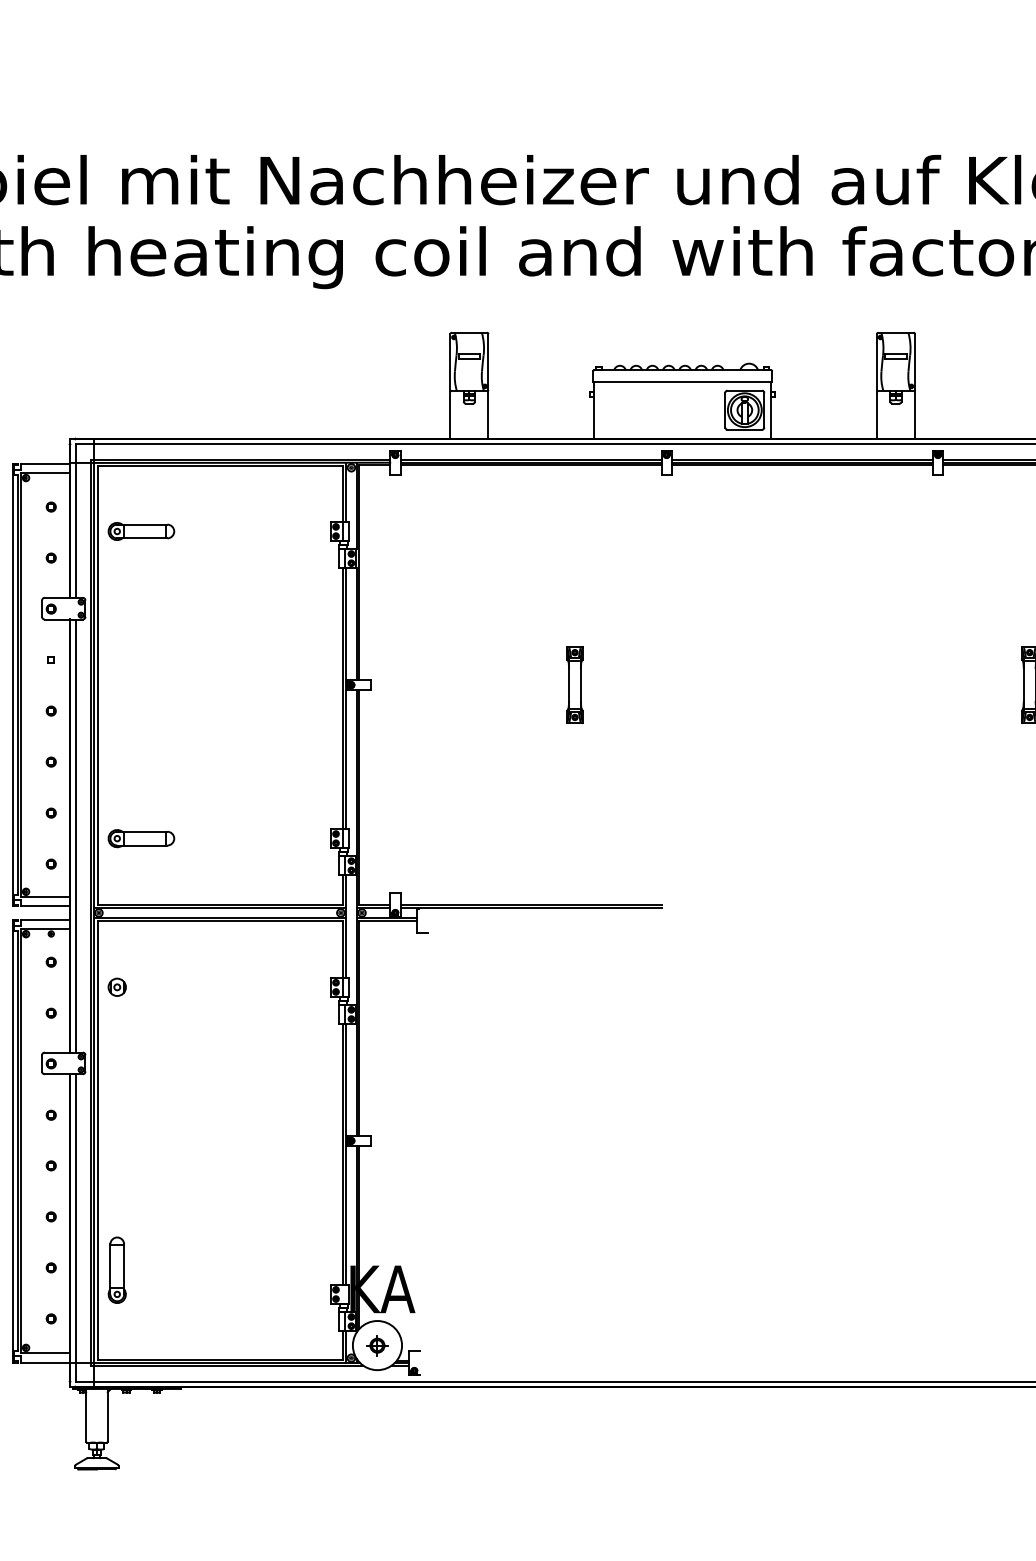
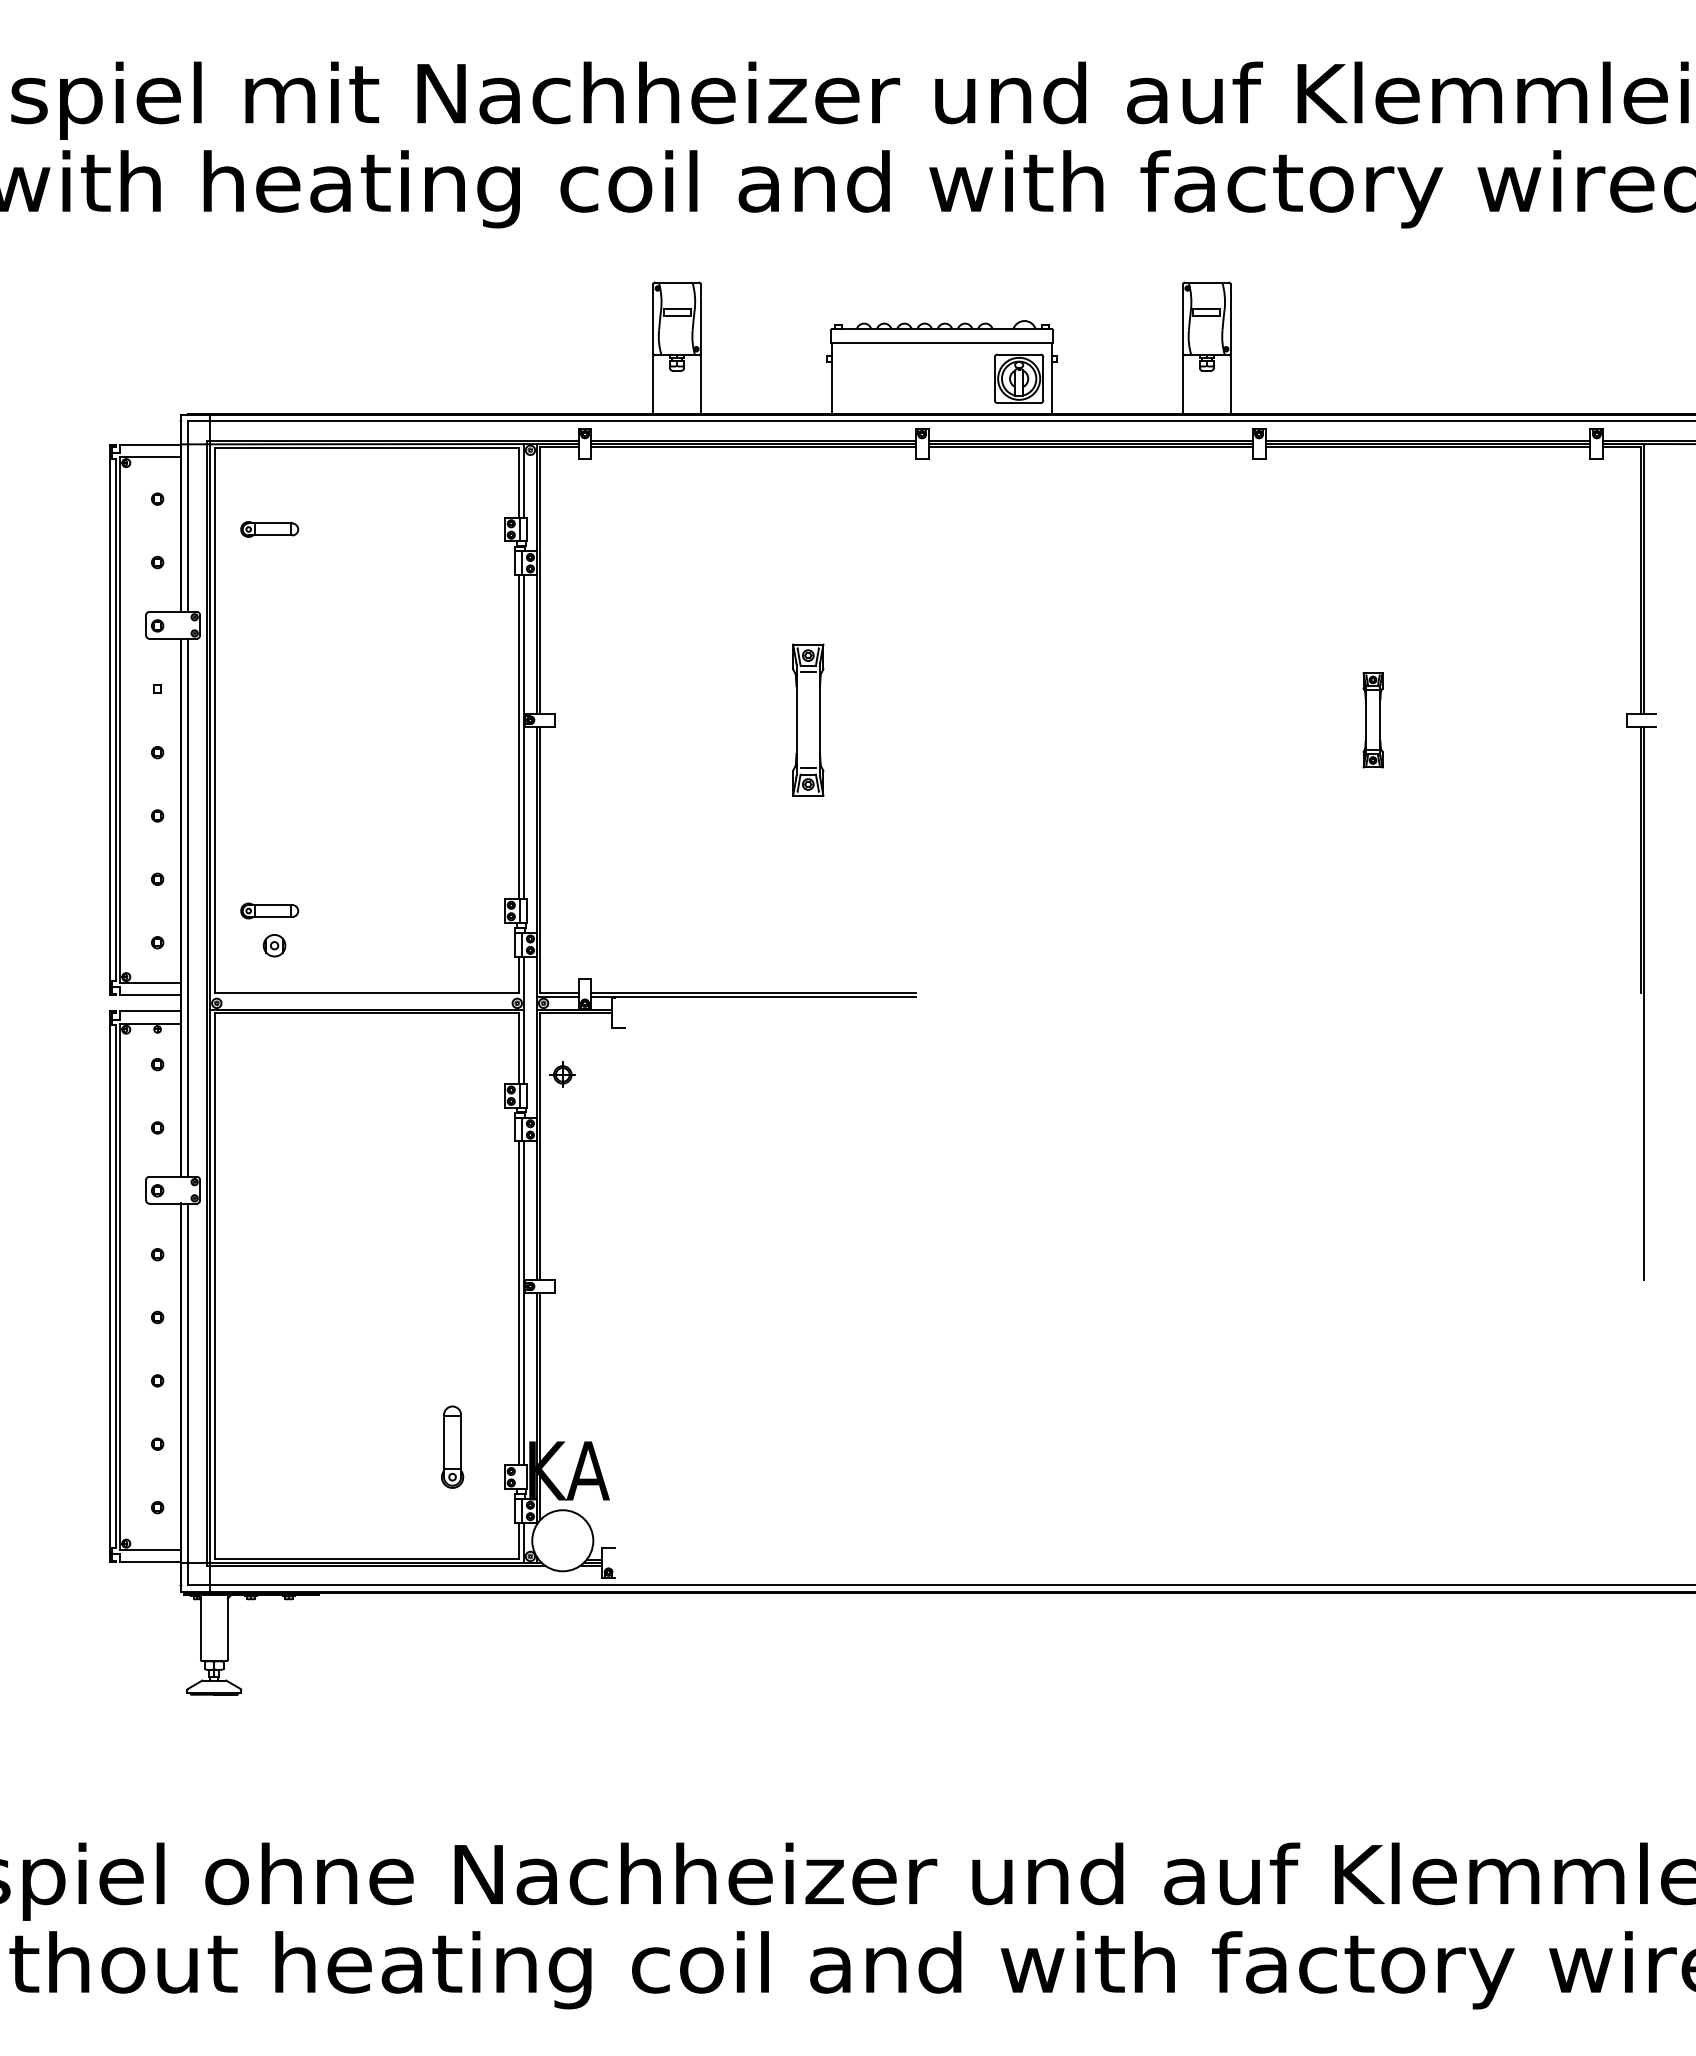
part: (141, 531) -> (269, 529), size x0.7
part: (574, 685) -> (807, 720), size x1.6
part: (141, 838) -> (269, 910), size x0.7
line: (219, 907) -> (366, 996), removed
part: (117, 987) -> (274, 945), moved
part: (117, 1269) -> (452, 1446), moved
part: (377, 1345) -> (562, 1074), moved

